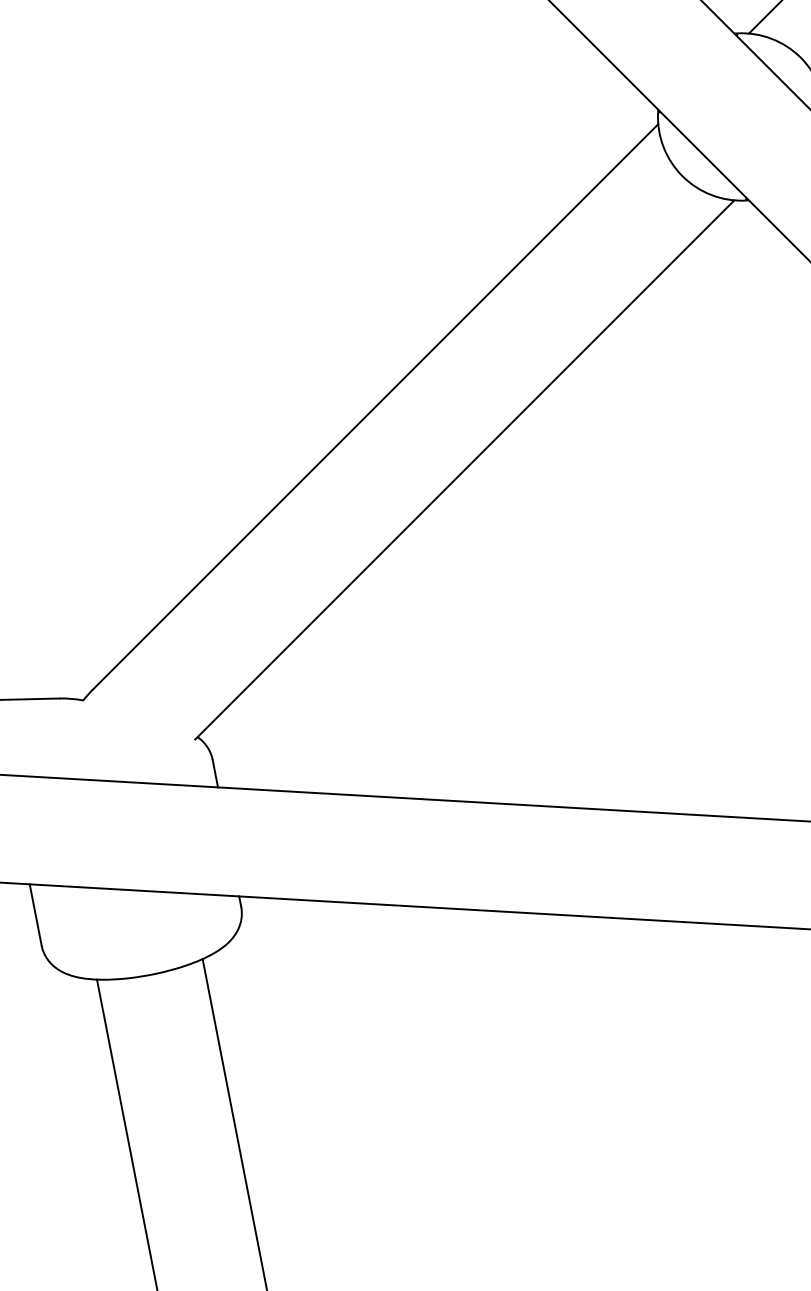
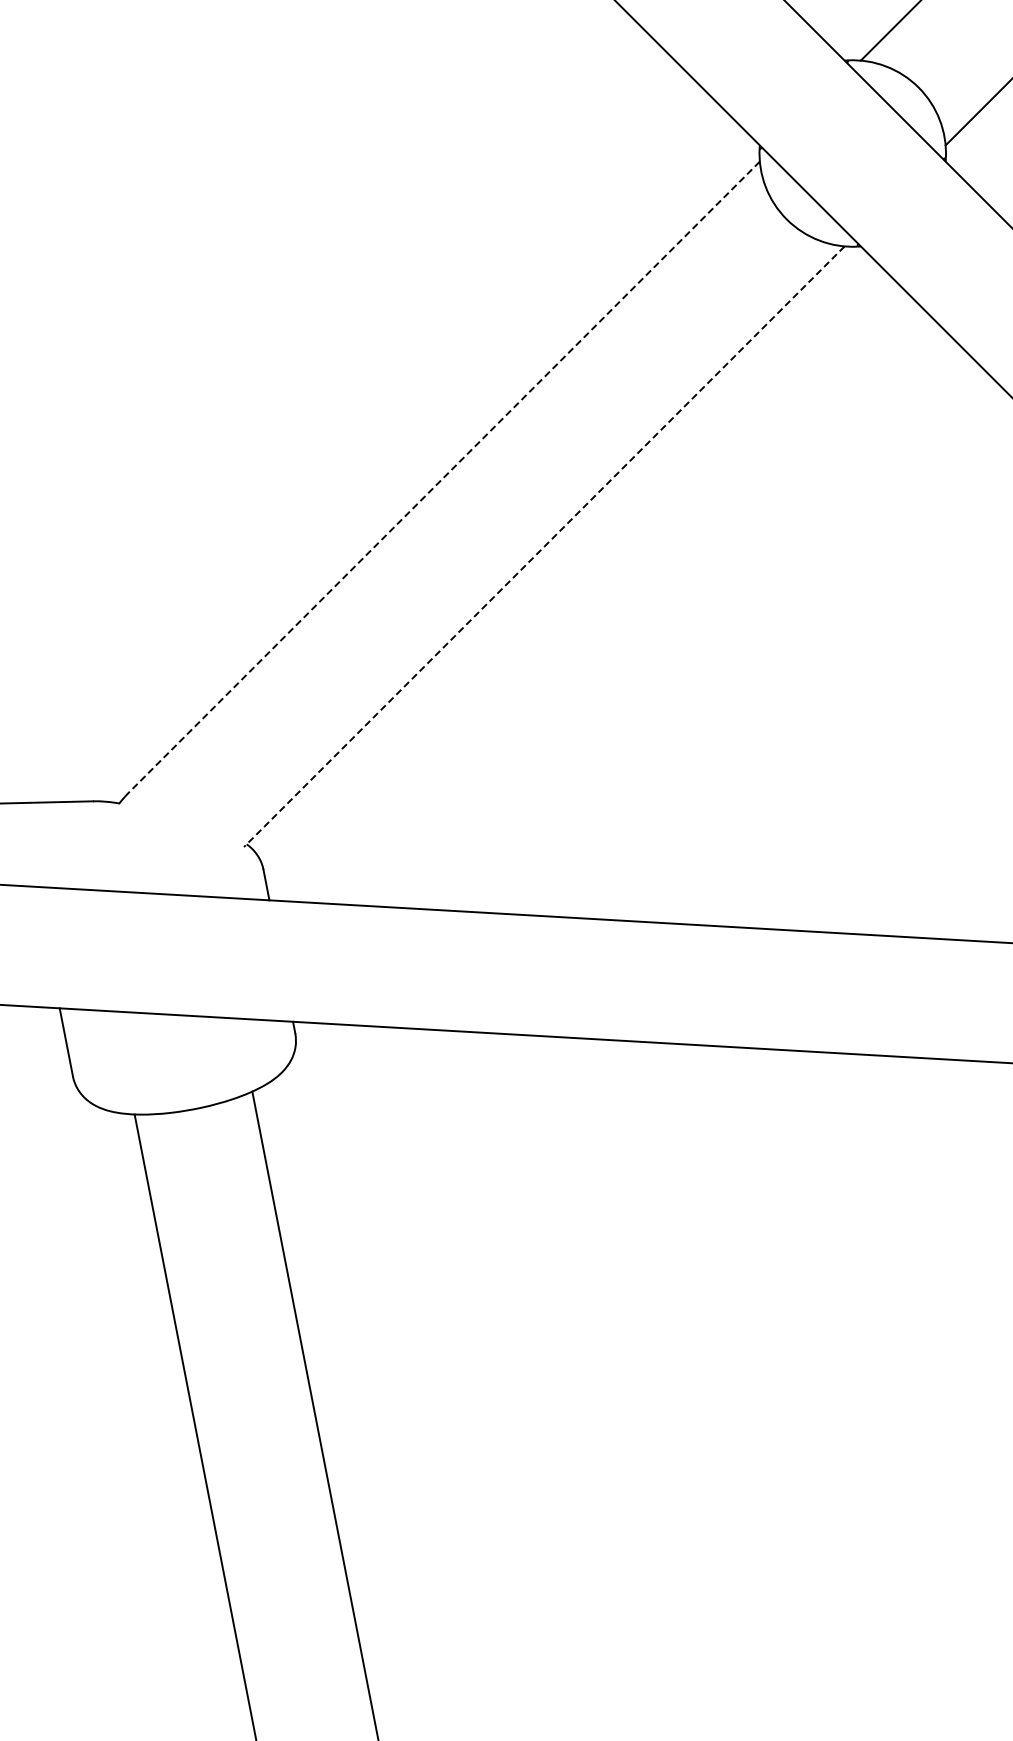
line: (375, 406) -> (444, 476), solid -> dashed
line: (464, 469) -> (544, 546), solid -> dashed

